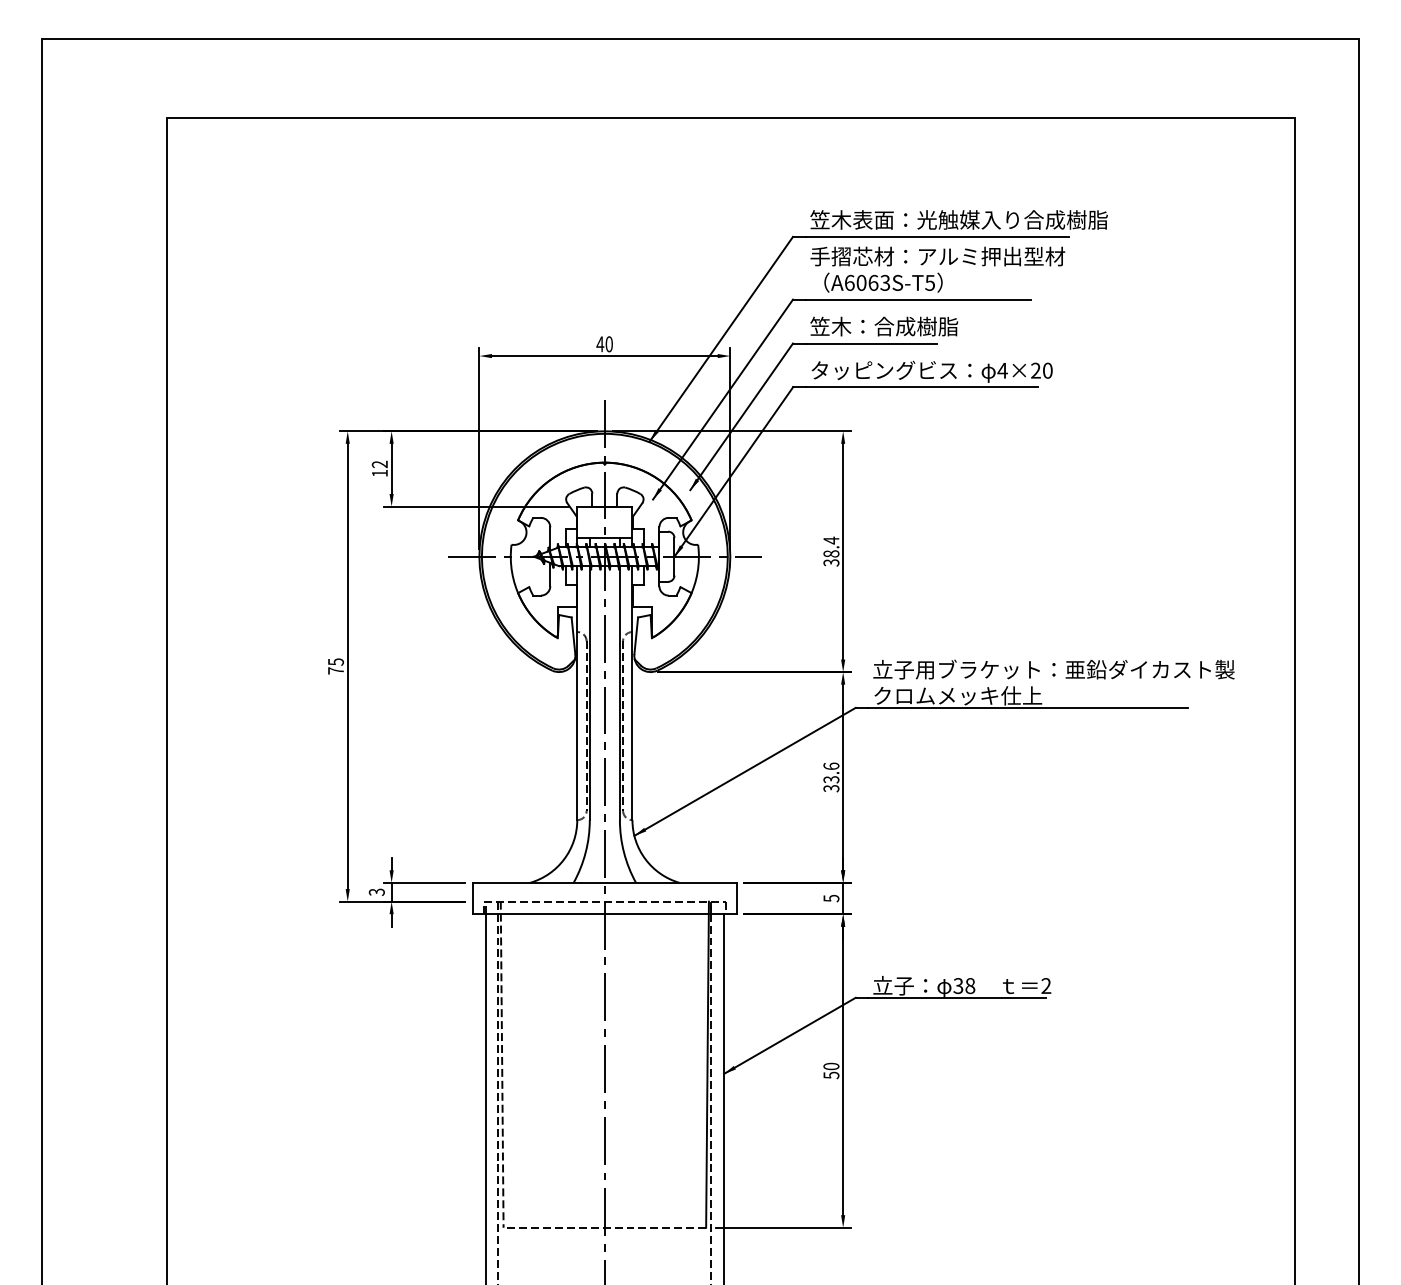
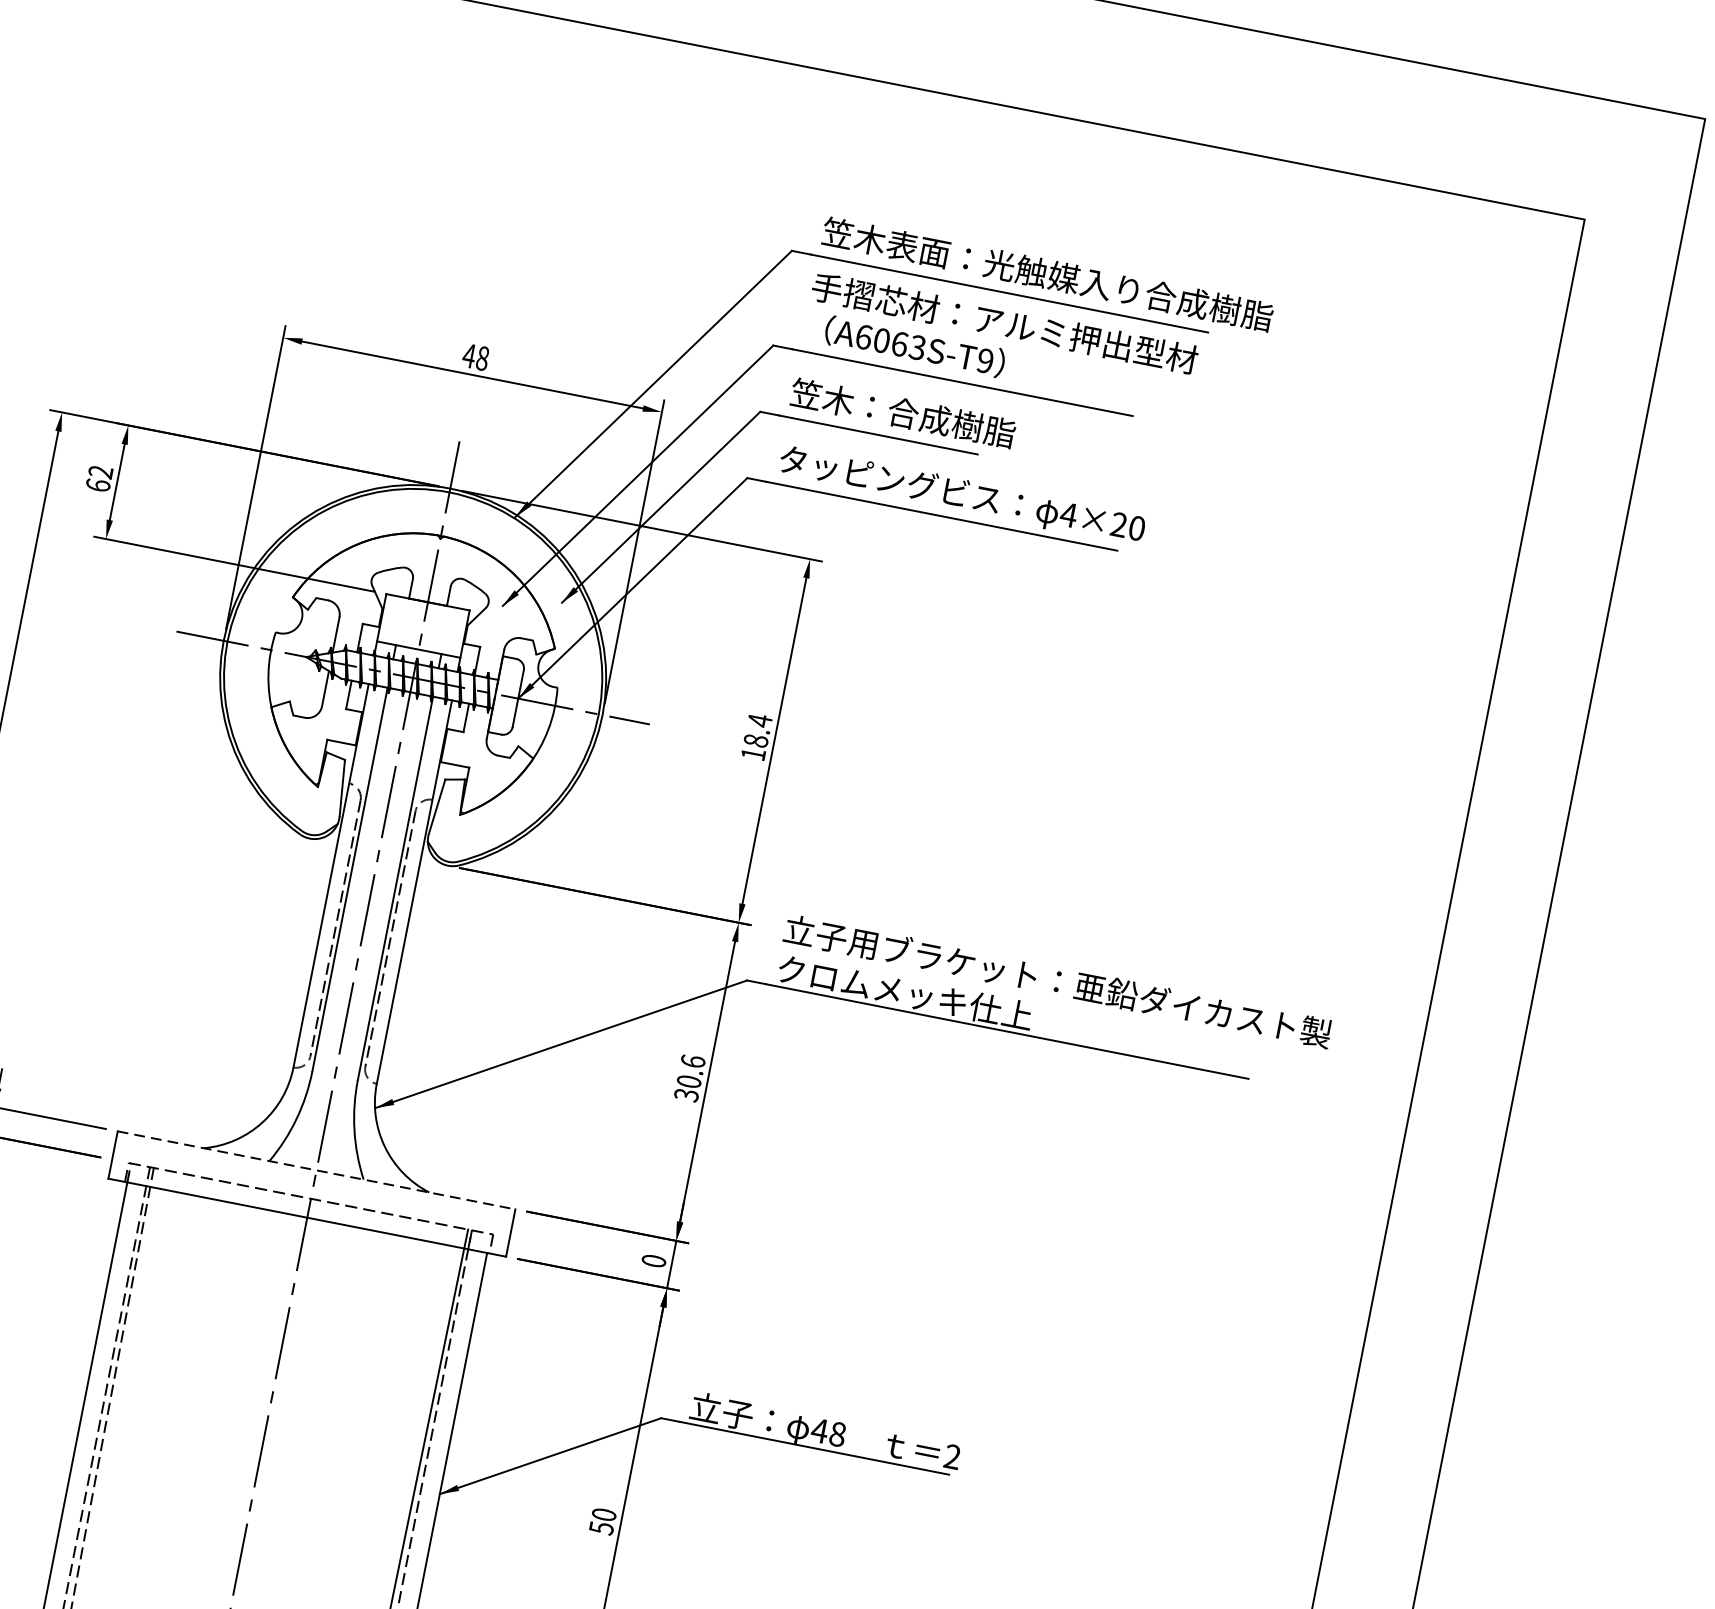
text: (929, 282) -> (984, 360), A6063S-T5 -> A6063S-T9
text: (608, 344) -> (481, 358), 40 -> 48
text: (379, 472) -> (97, 484), 12 -> 62
text: (831, 562) -> (753, 753), 38.4 -> 18.4
text: (831, 779) -> (689, 1081), 33.6 -> 30.6
line: (604, 882) -> (316, 1169), solid -> dashed
text: (831, 898) -> (654, 1261), 5 -> 0
text: (958, 986) -> (819, 1431), 38 -> 48

